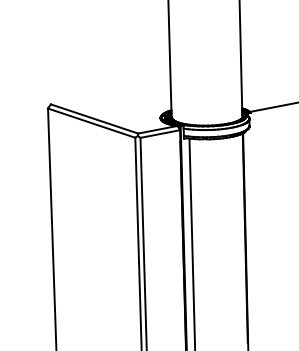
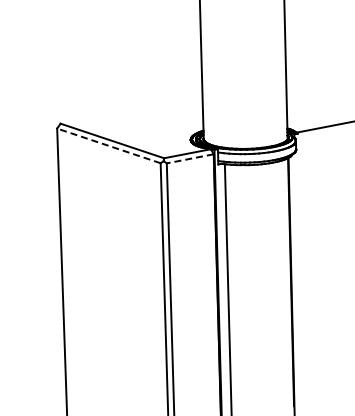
line: (91, 122) -> (108, 145), solid -> dashed
line: (160, 133) -> (190, 158), solid -> dashed

